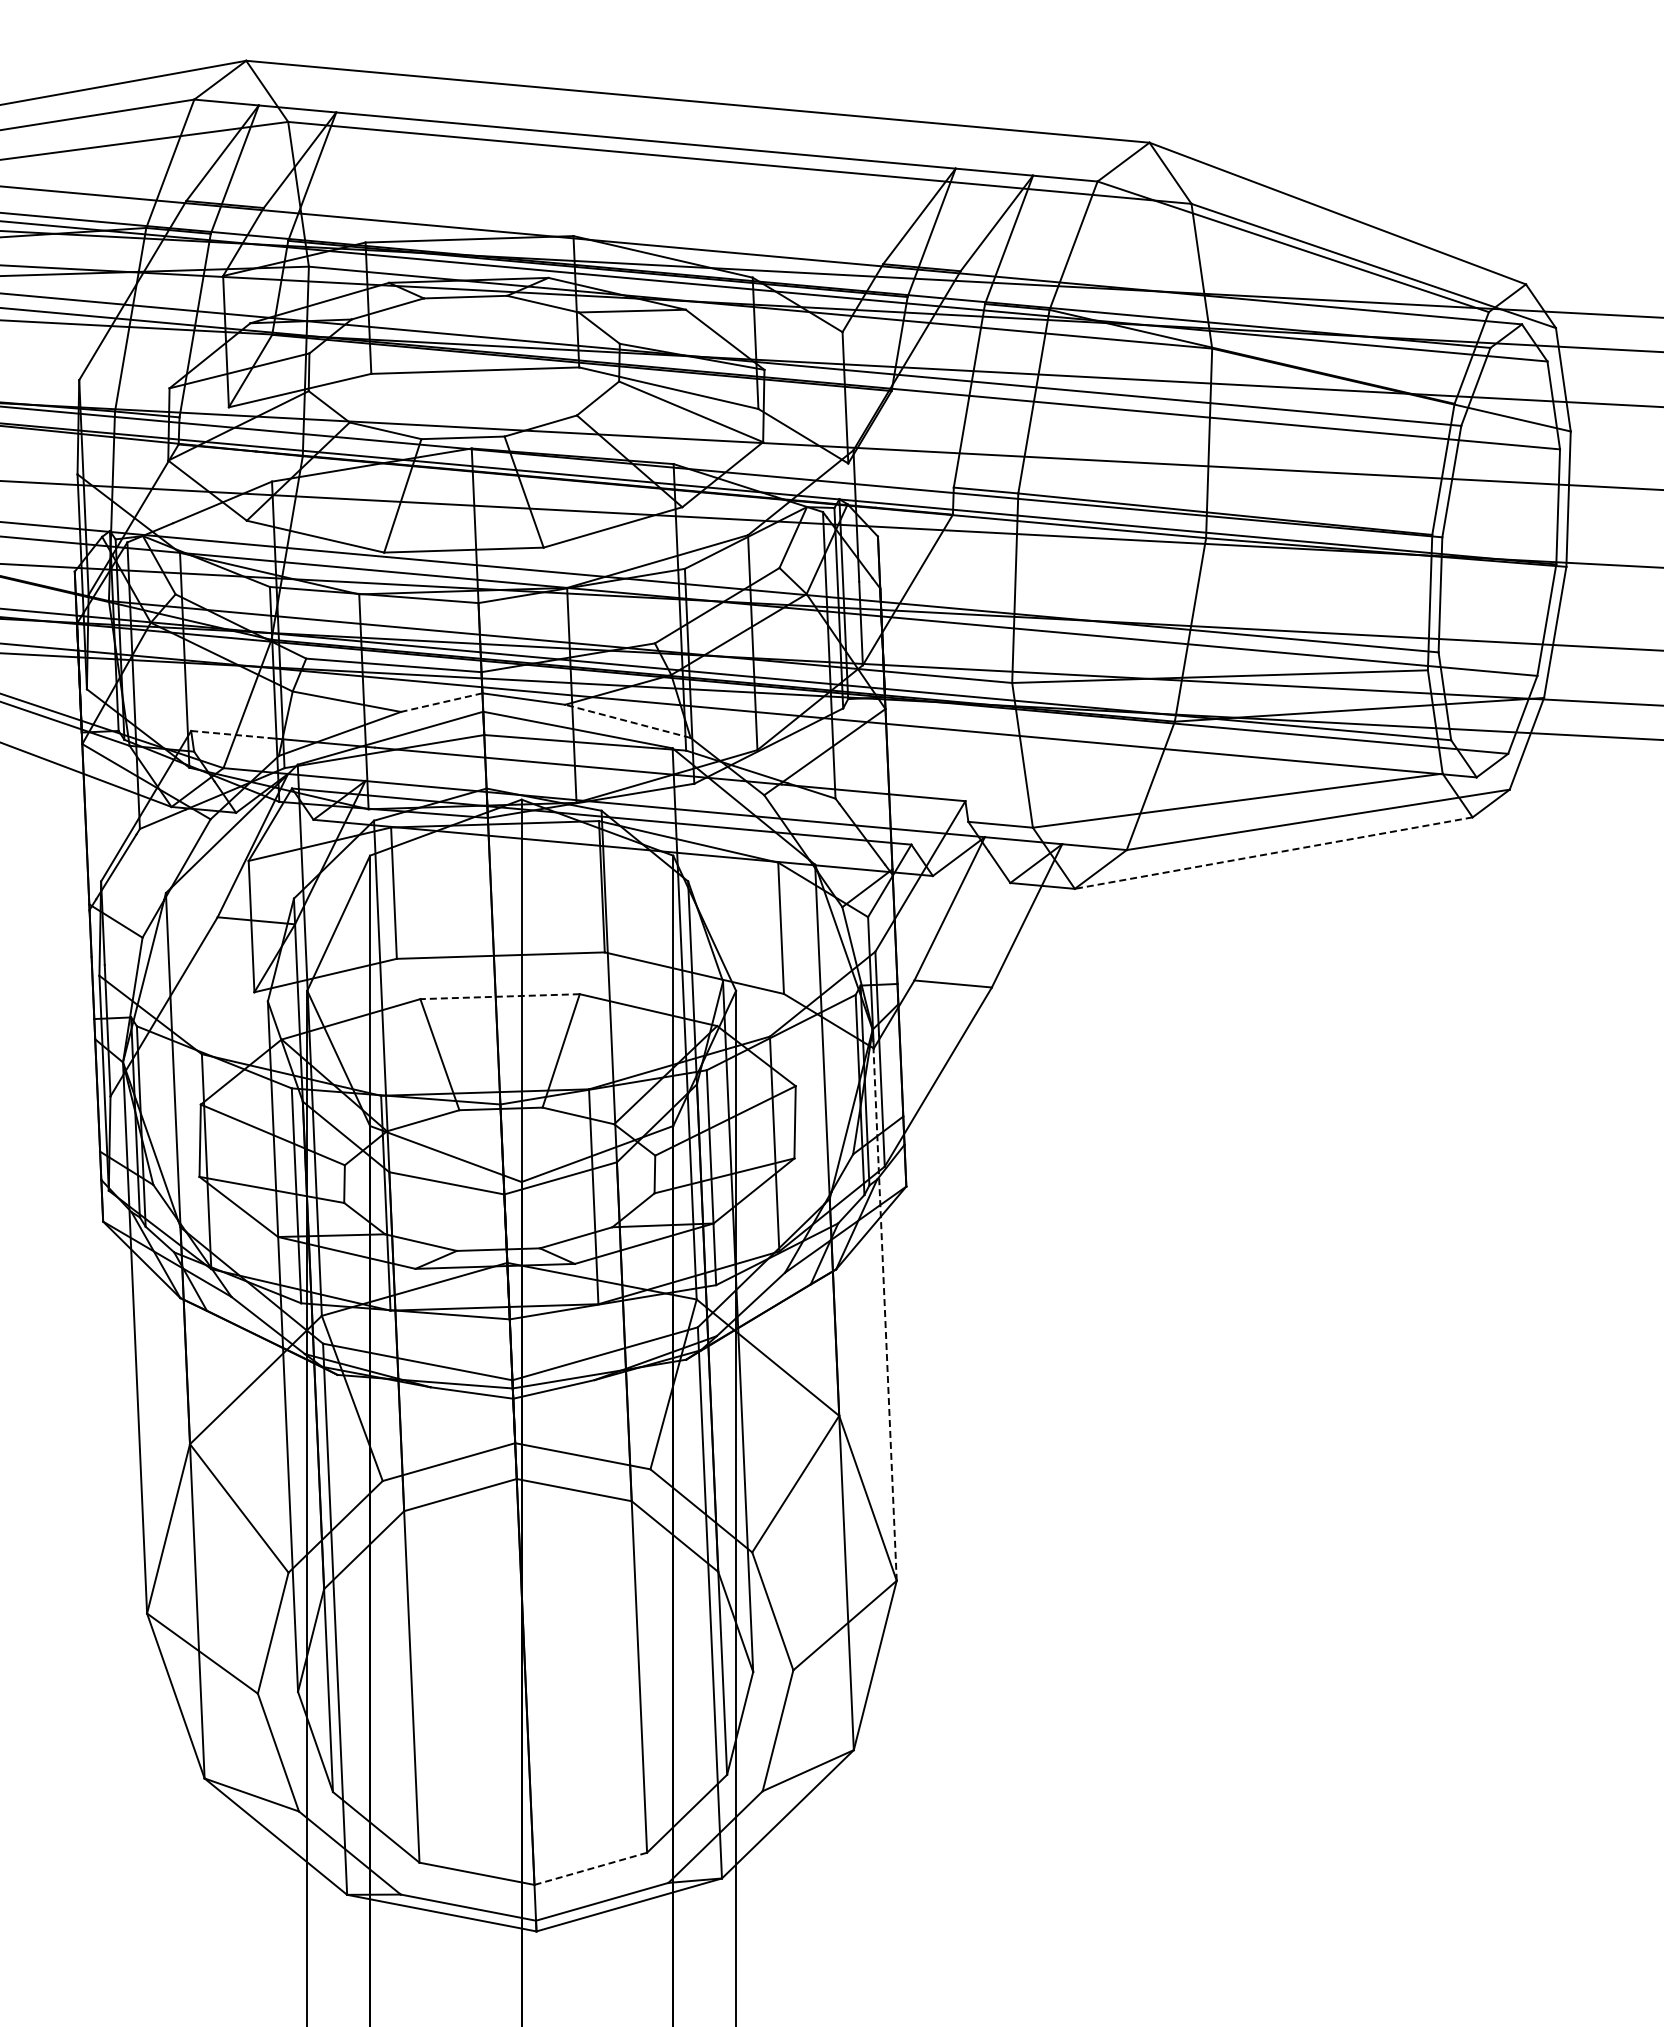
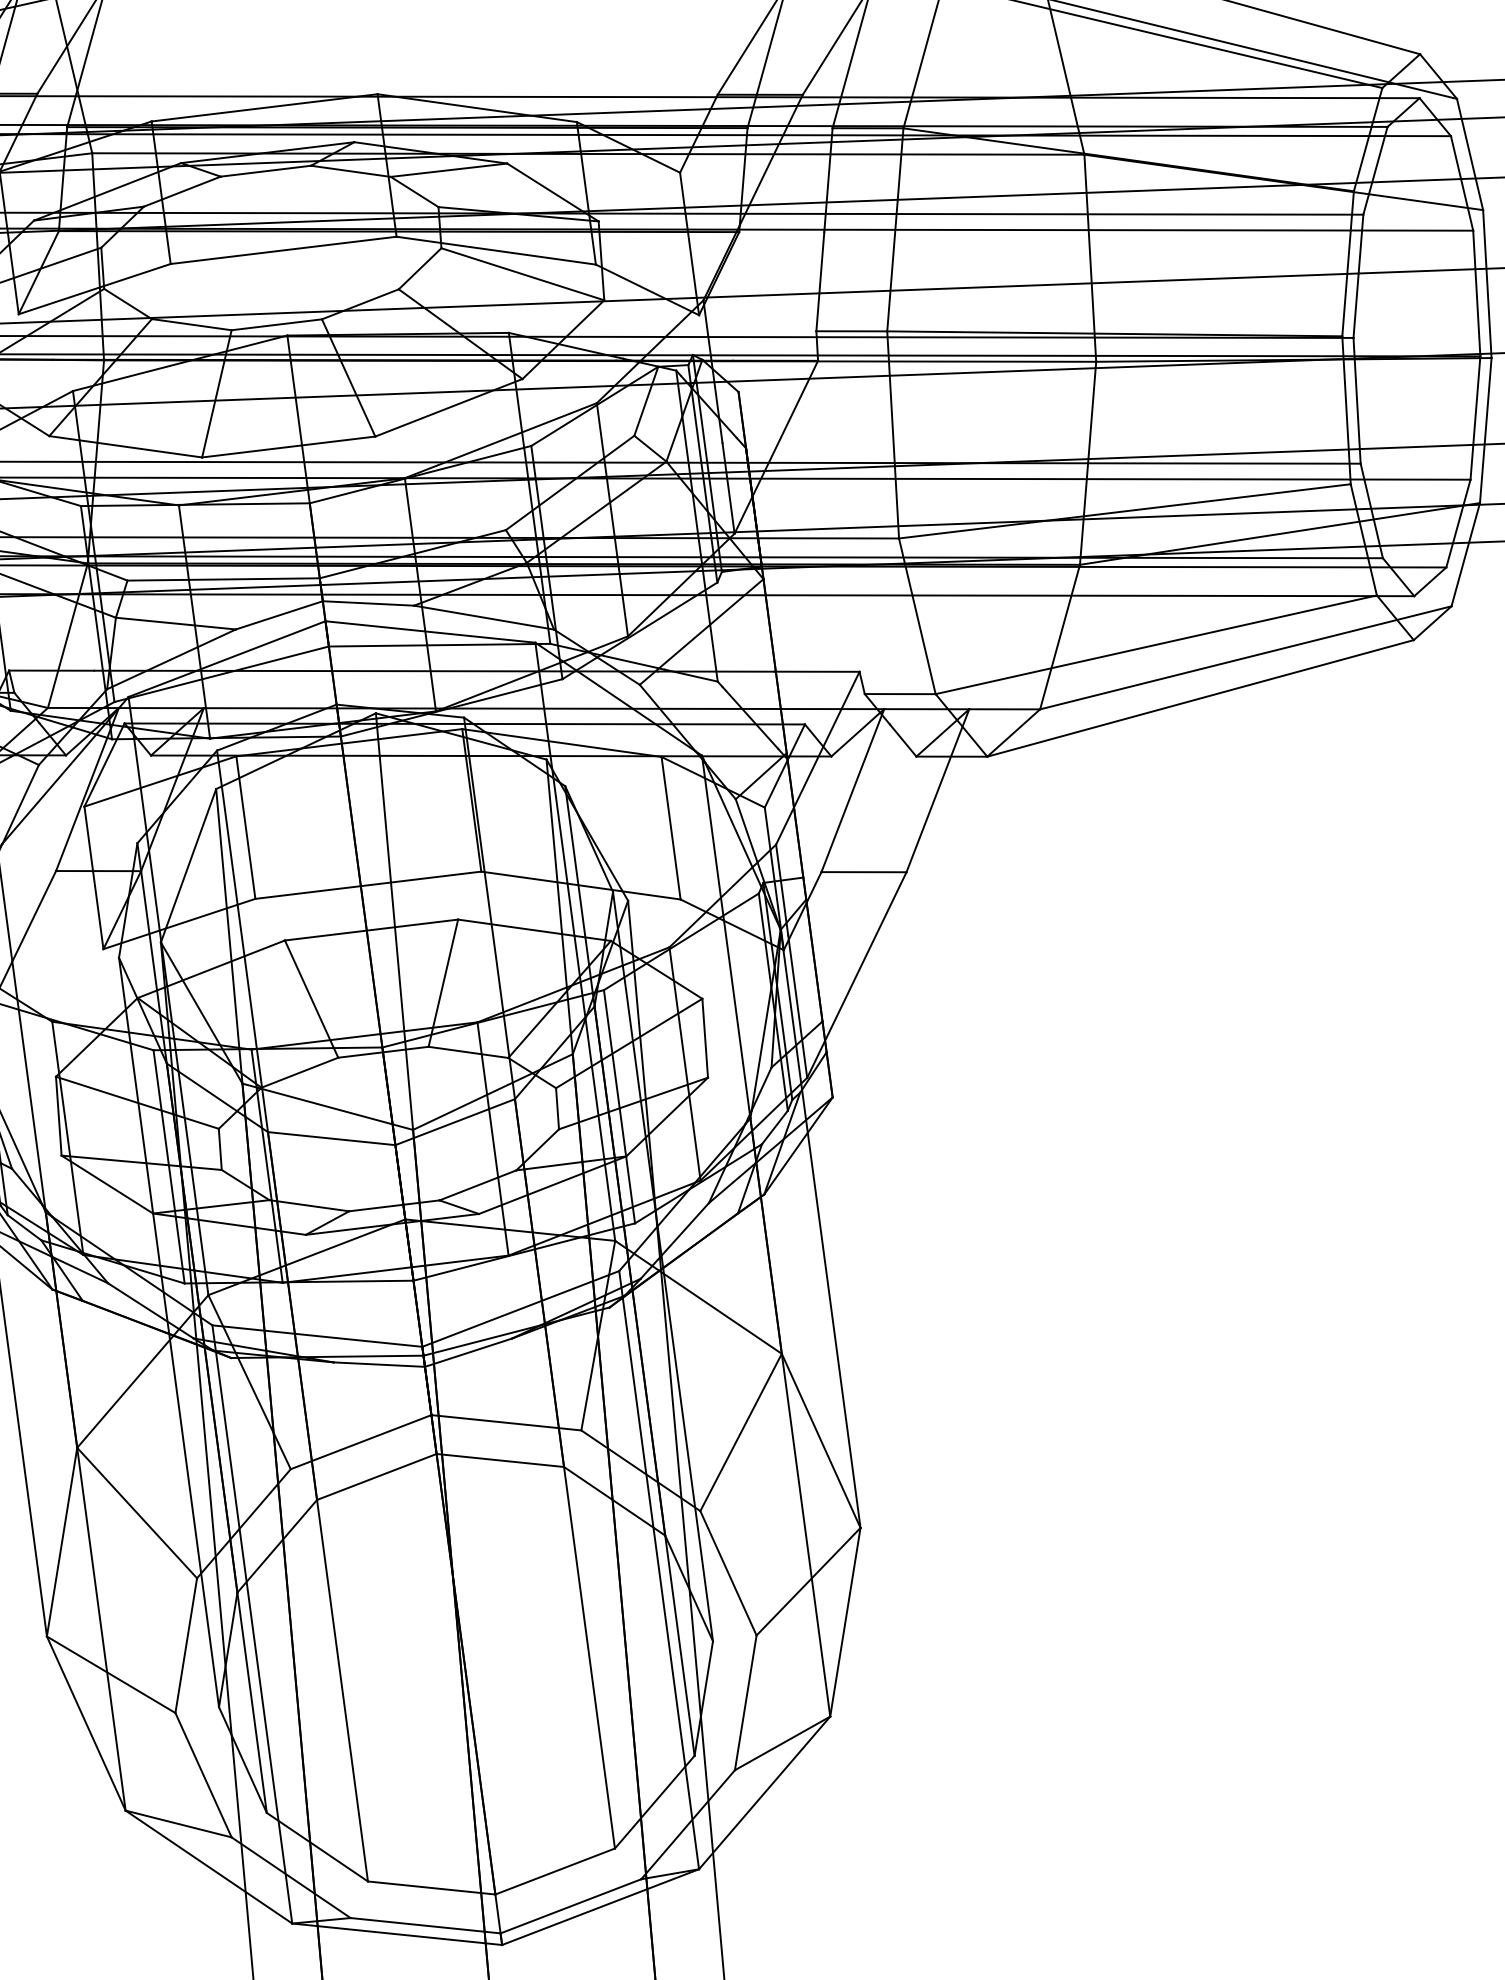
line: (441, 702) -> (279, 615), dashed -> solid
line: (627, 721) -> (483, 617), dashed -> solid
line: (229, 734) -> (51, 670), dashed -> solid
line: (1273, 853) -> (1200, 698), dashed -> solid
line: (500, 996) -> (371, 929), dashed -> solid
line: (884, 1305) -> (820, 1229), dashed -> solid
line: (590, 1868) -> (554, 1871), dashed -> solid

